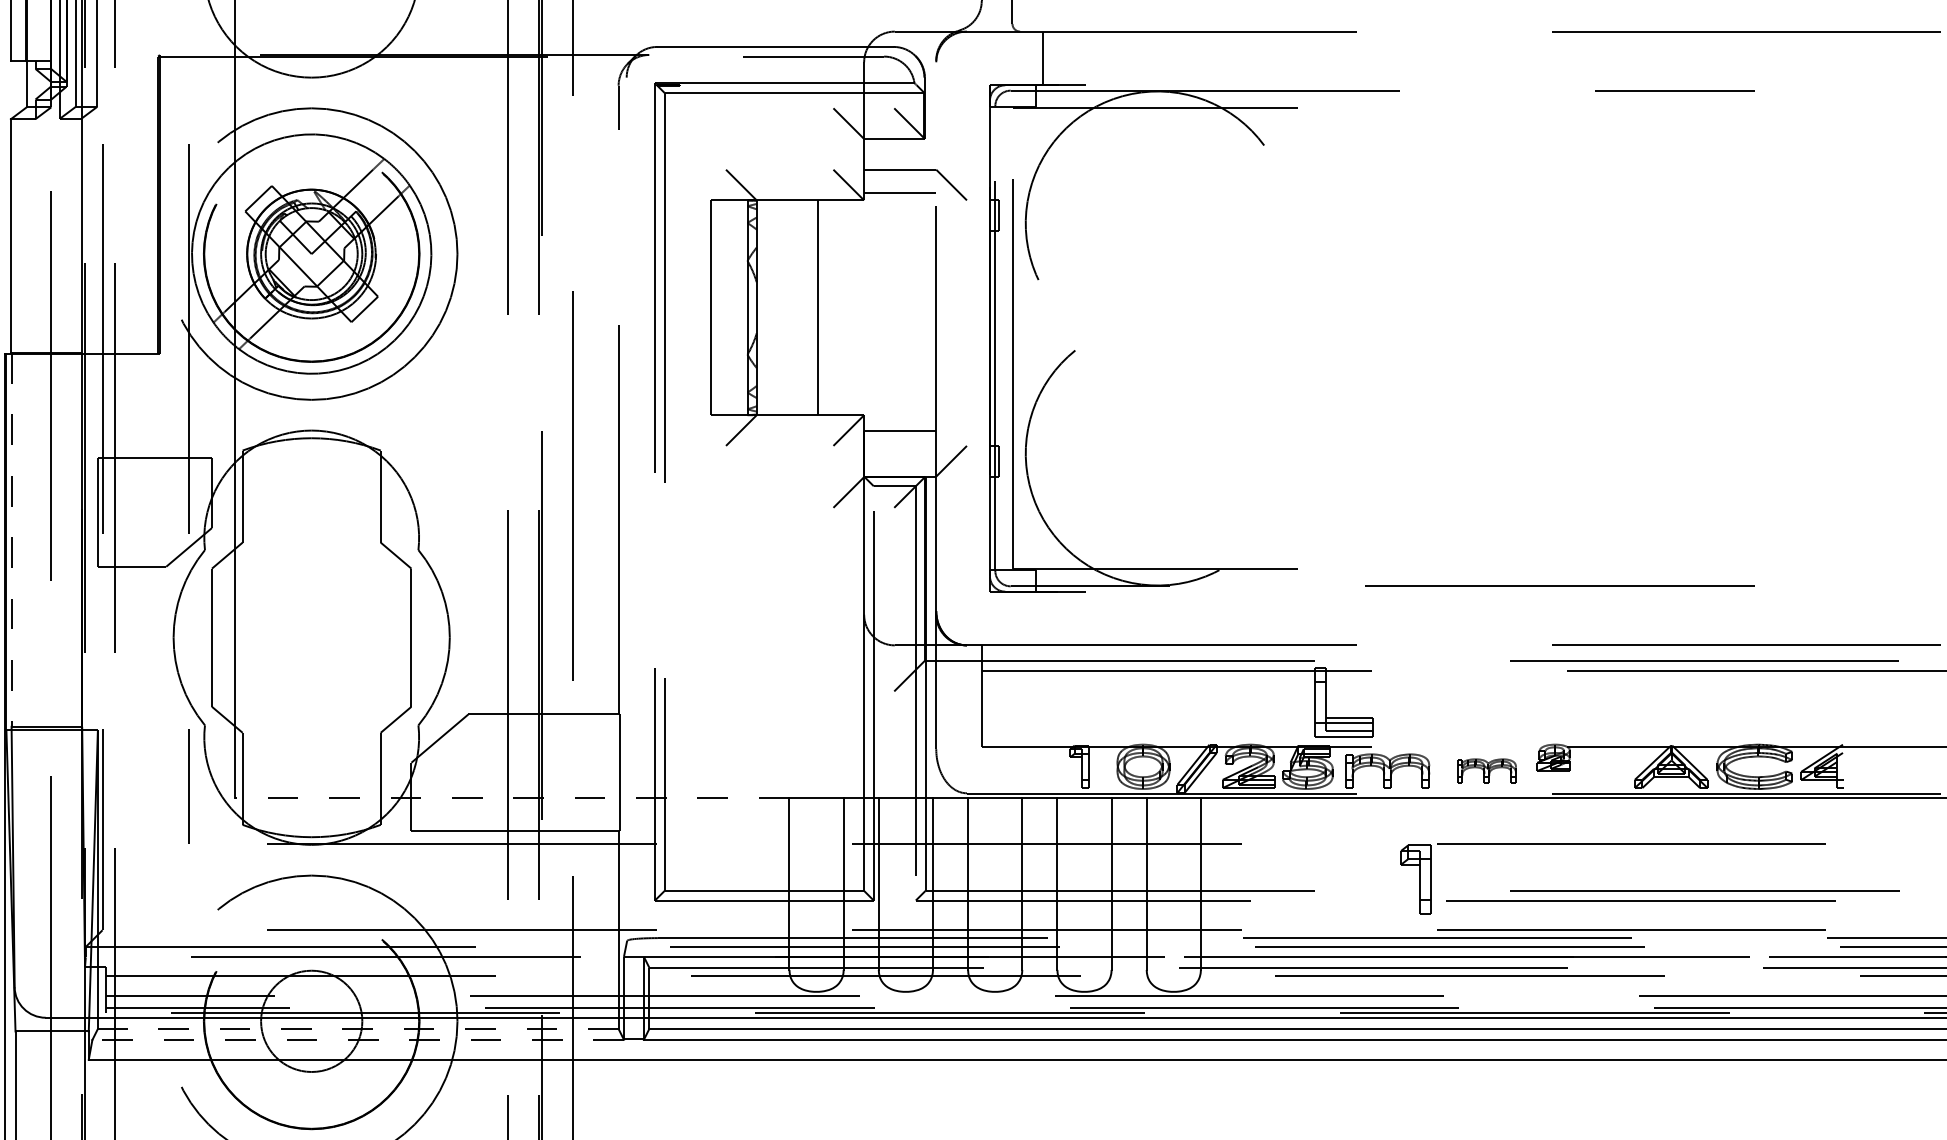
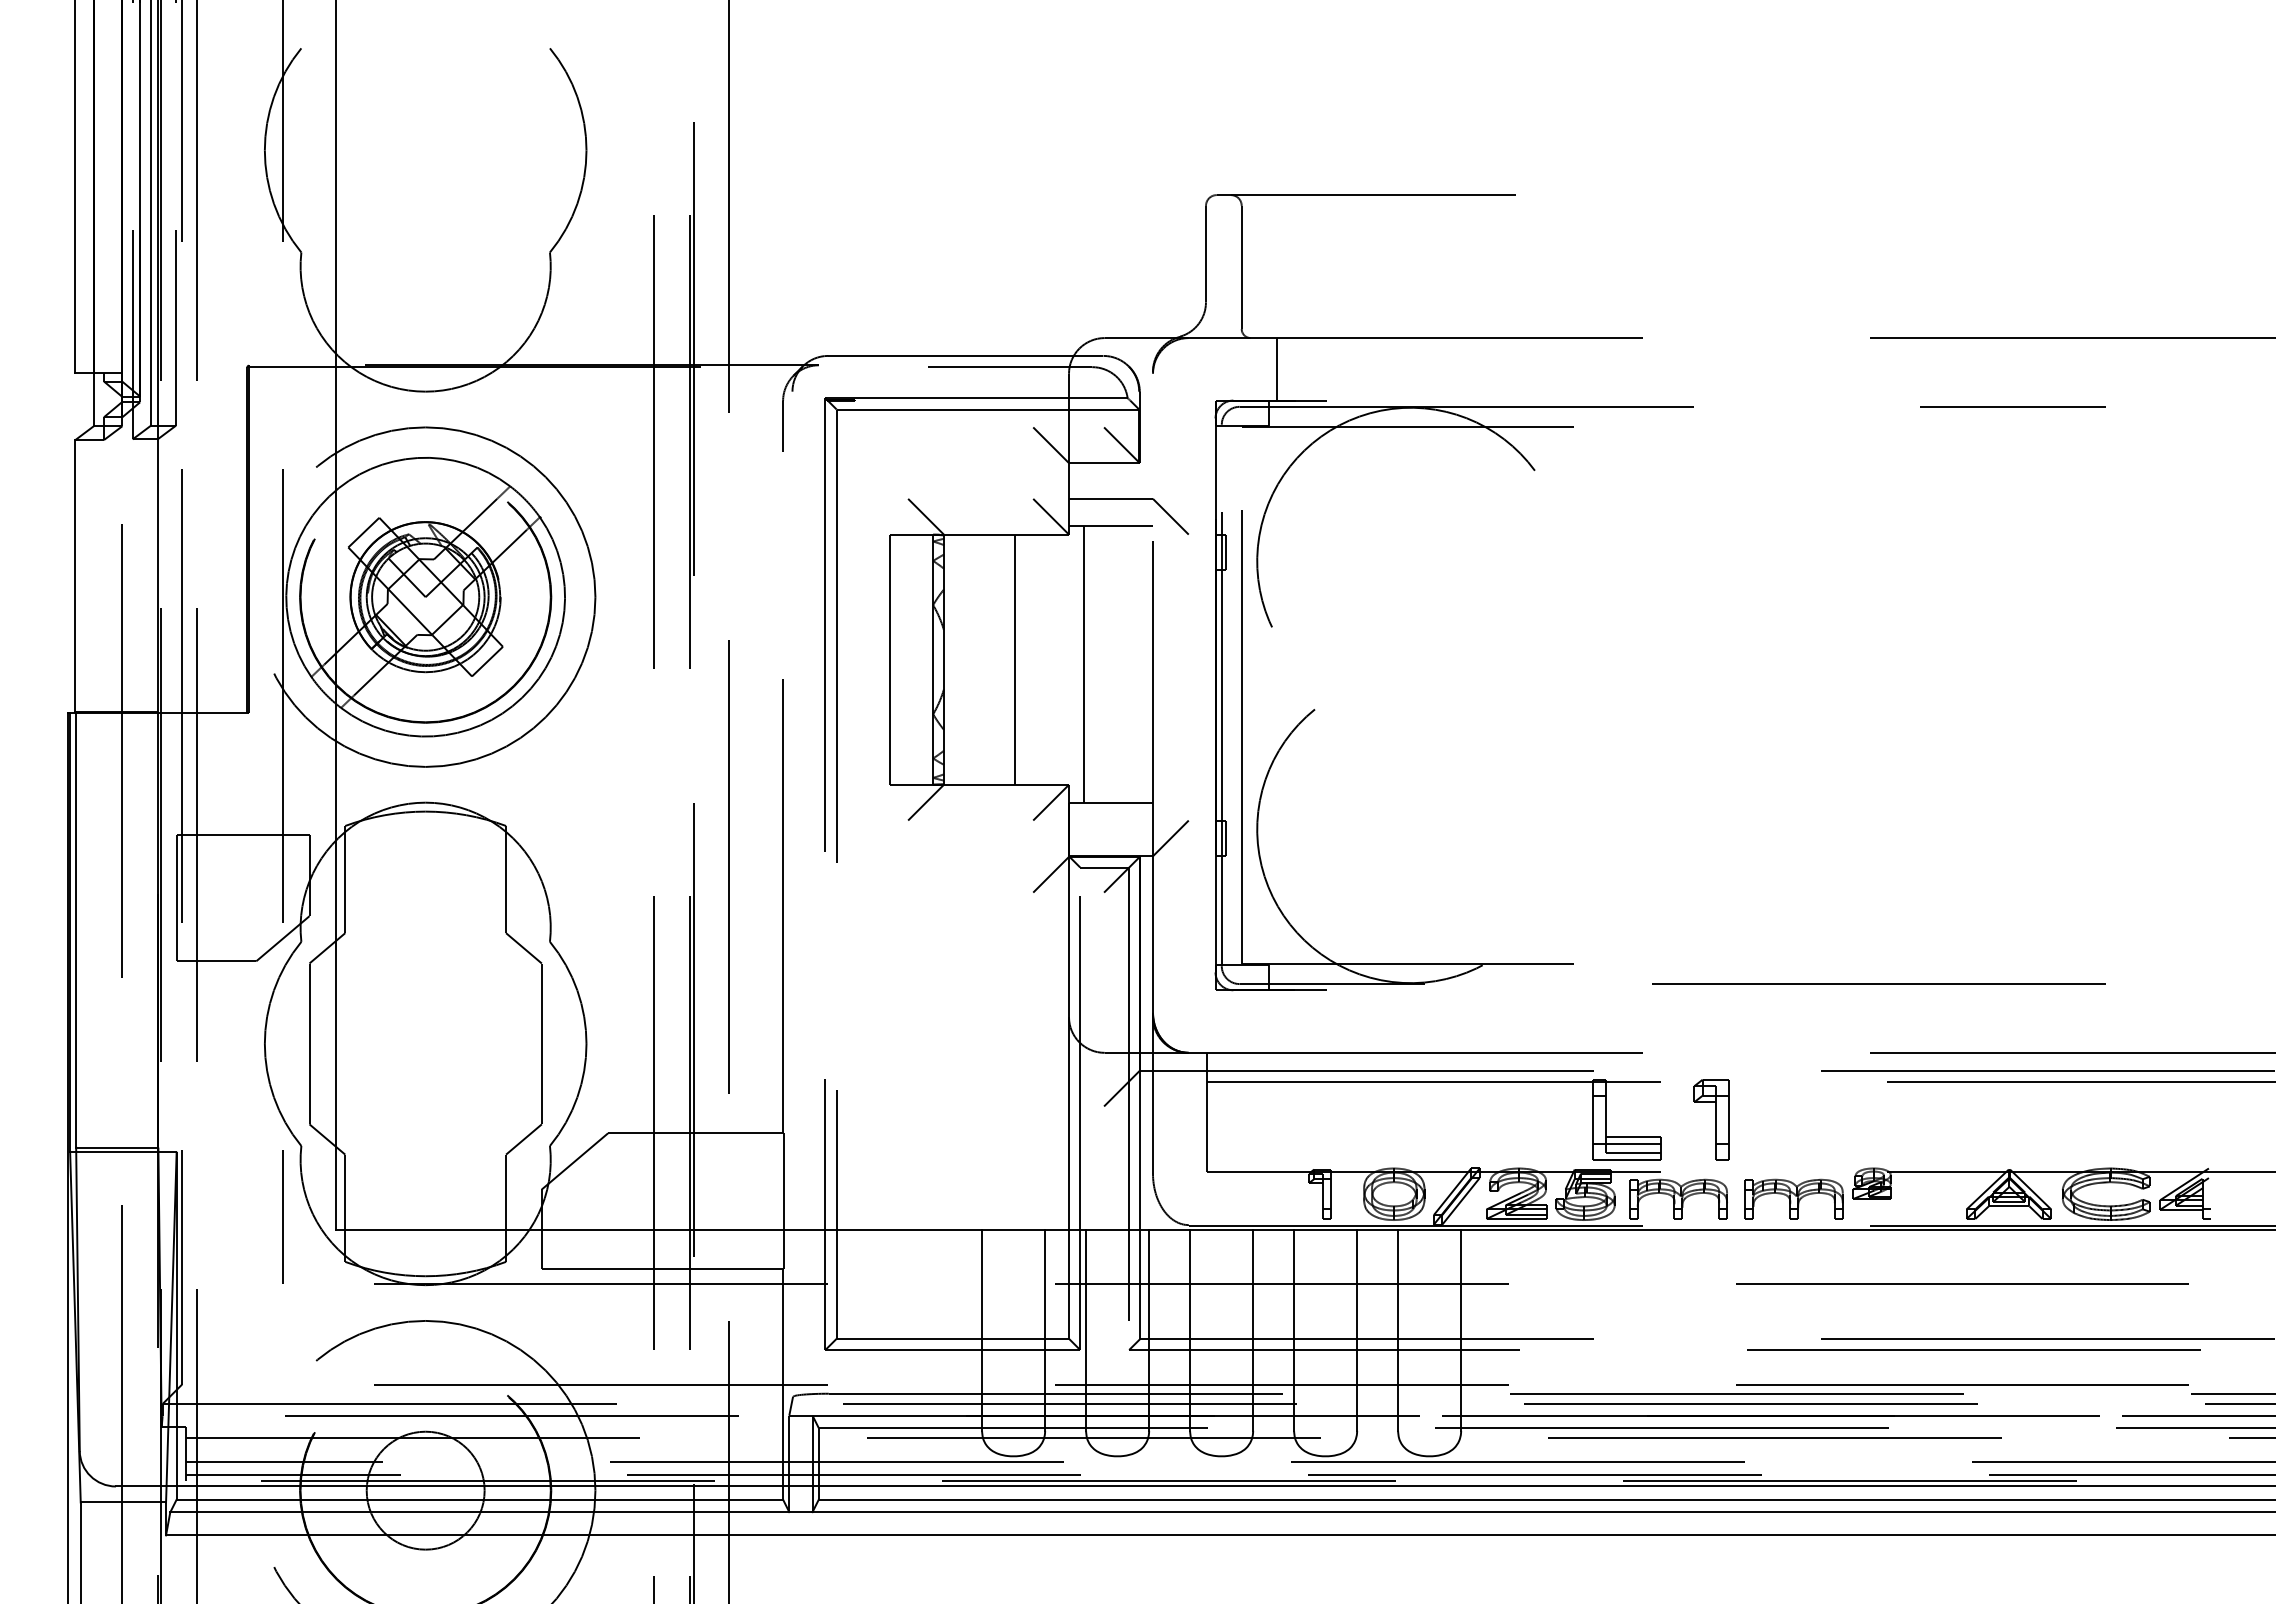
line: (877, 311) -> (1084, 663), added
line: (11, 540) -> (76, 930), dashed -> solid
part: (1486, 770) -> (1793, 1198), size x1.43
line: (512, 797) -> (659, 1230), dashed -> solid
part: (1415, 879) -> (1711, 1119), moved
line: (357, 1028) -> (479, 1499), dashed -> solid
line: (357, 1040) -> (479, 1512), dashed -> solid

